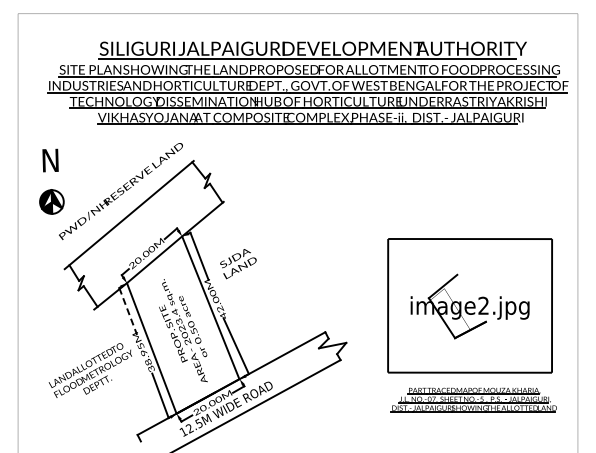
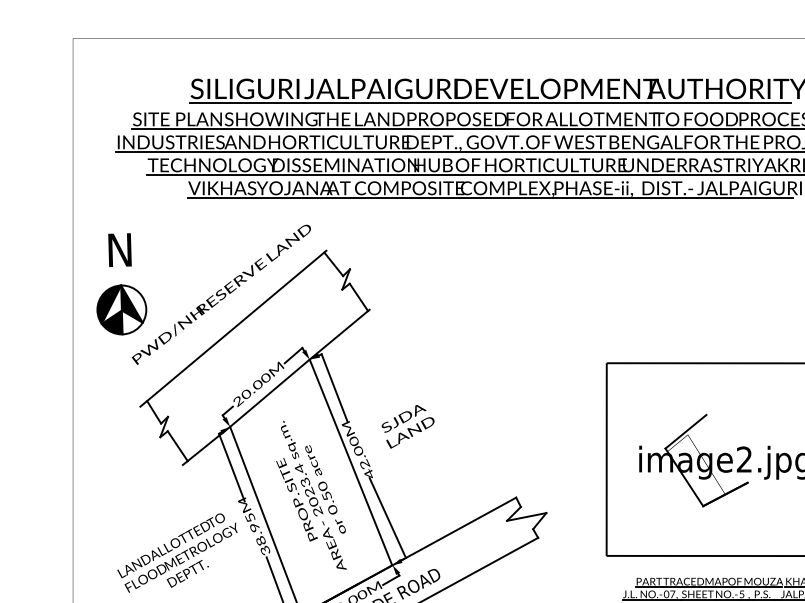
part: (51, 201) -> (121, 309), size x1.43
text: (238, 264) -> (408, 427), moved
line: (128, 311) -> (232, 467), dashed -> solid

